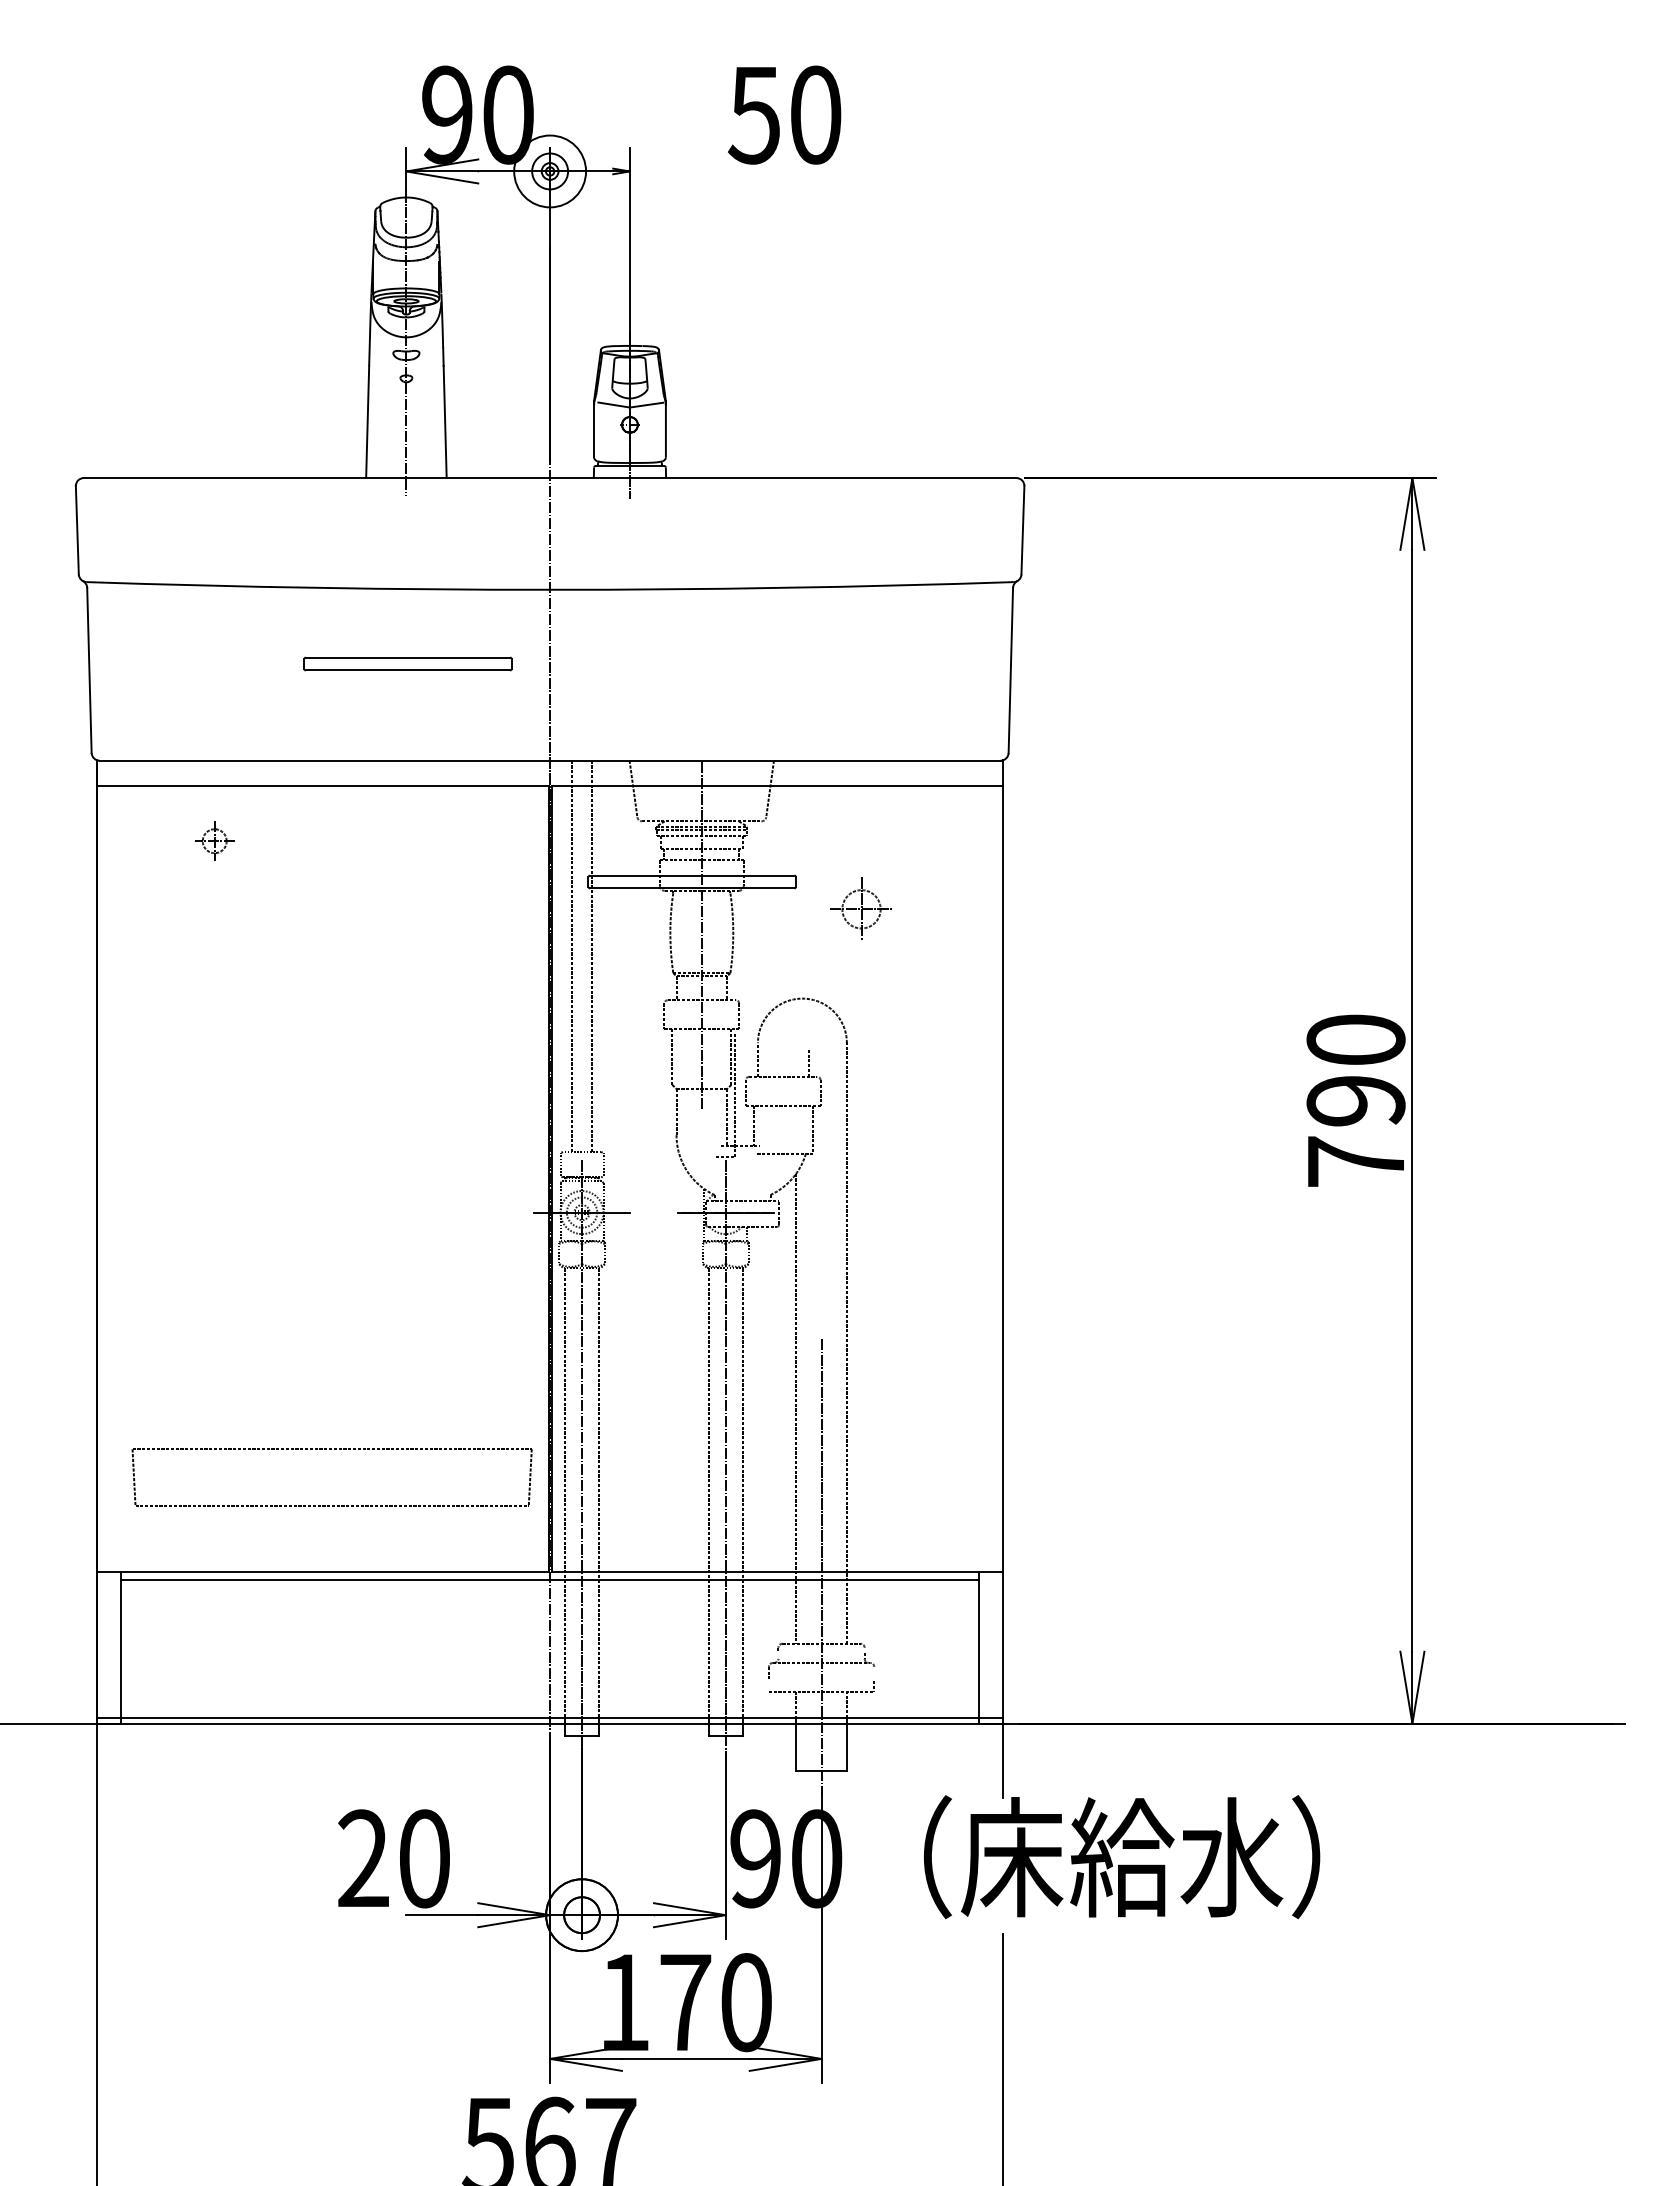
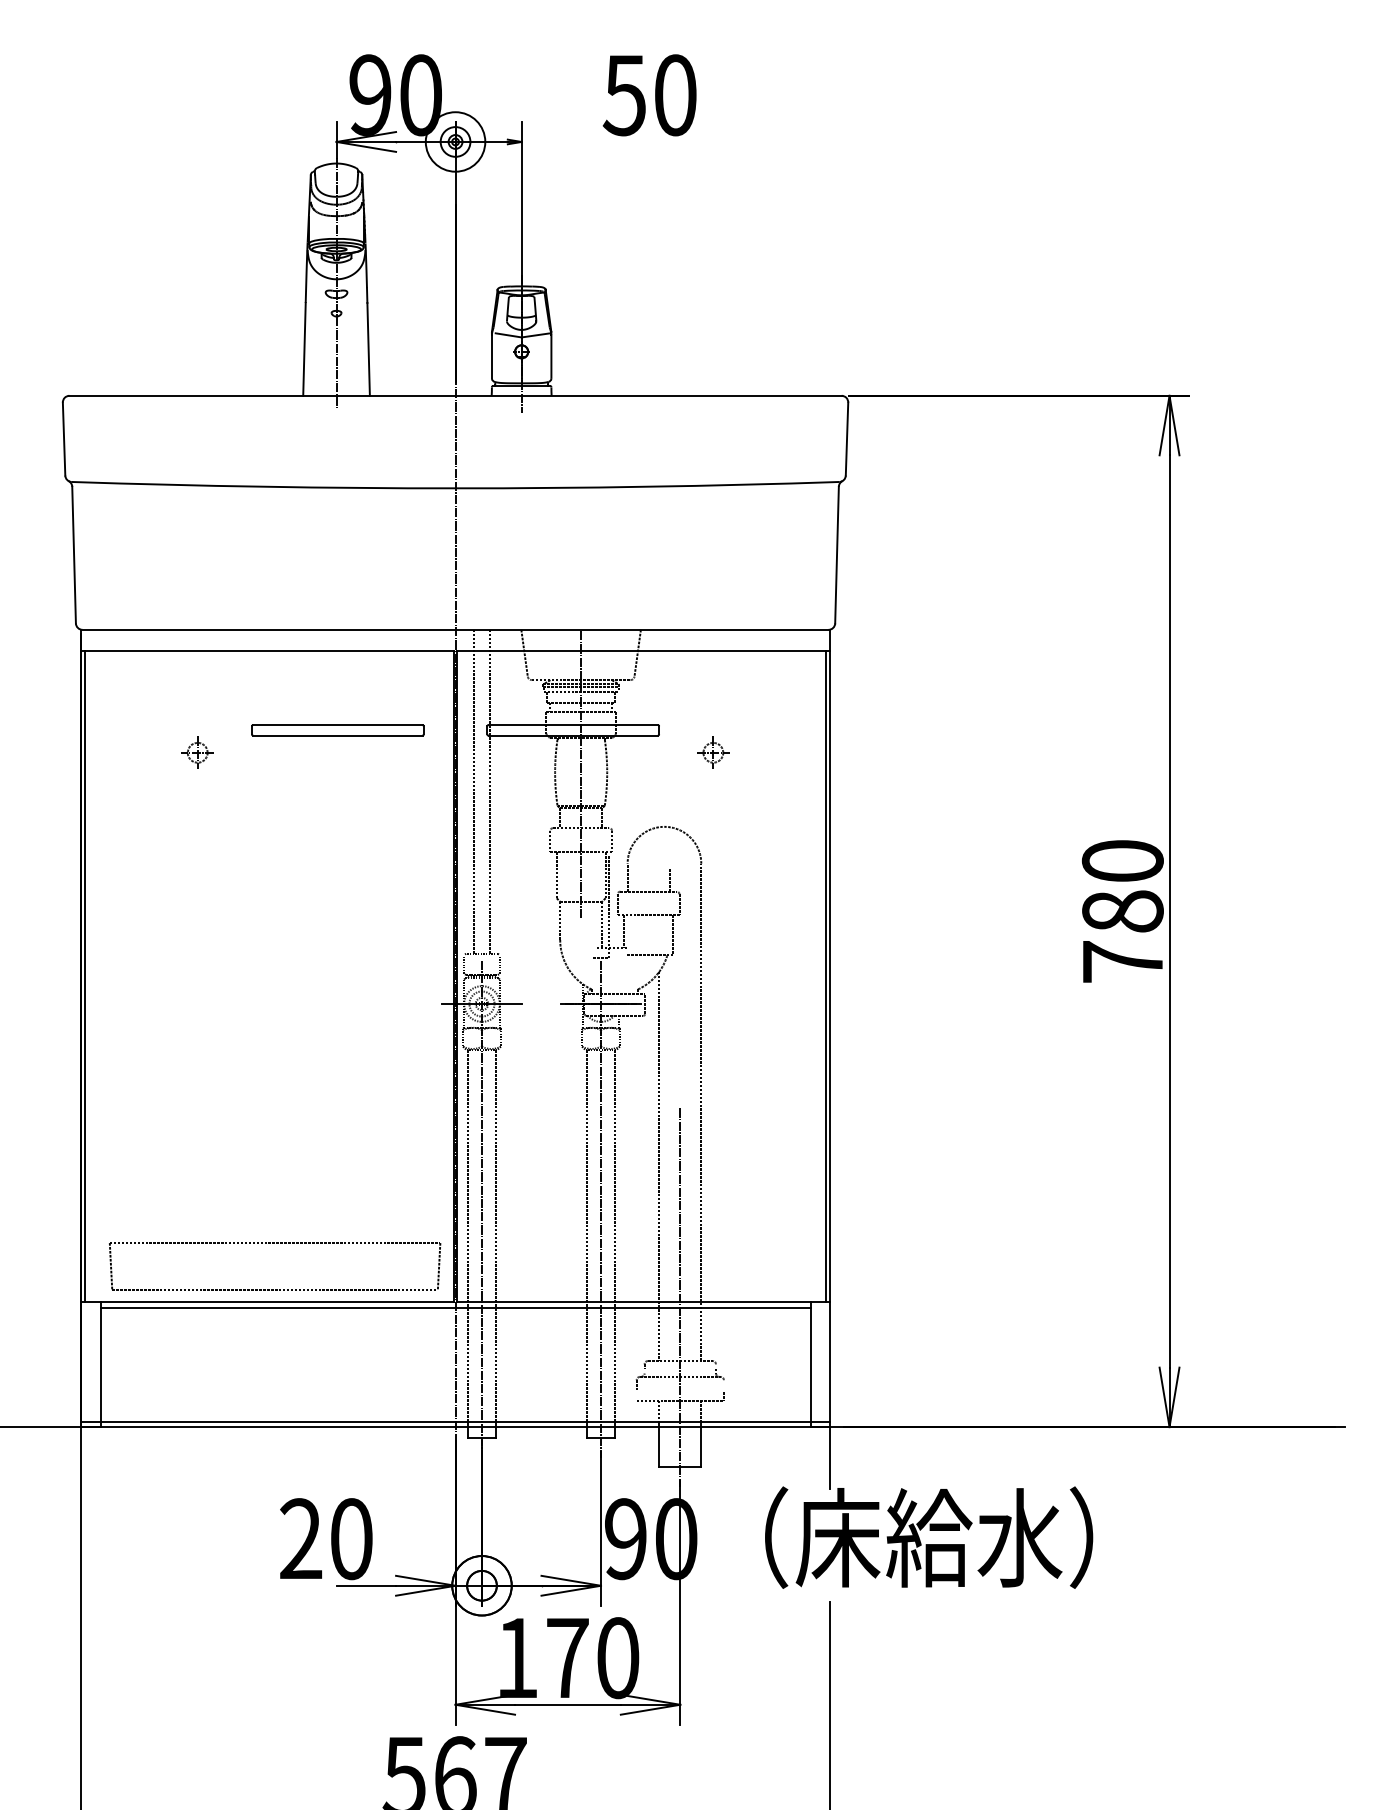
part: (407, 663) -> (337, 729), moved
part: (214, 840) -> (197, 752), moved
part: (861, 908) -> (713, 752), size x0.62
text: (1355, 1100) -> (1122, 911), 790 -> 780
line: (103, 1178) -> (85, 975), added
line: (997, 1178) -> (825, 975), added
part: (331, 1449) -> (274, 1243), moved

